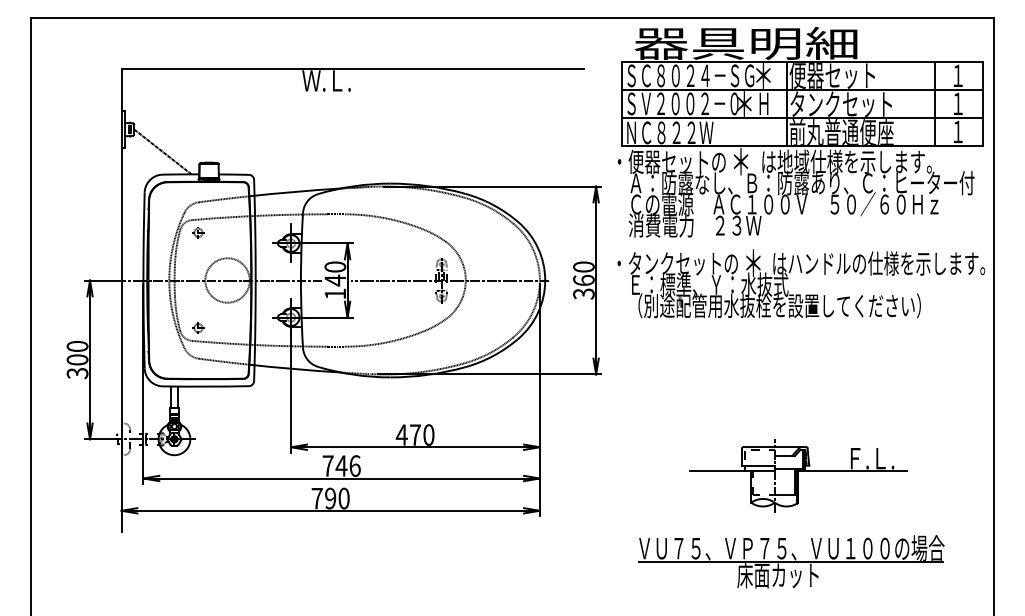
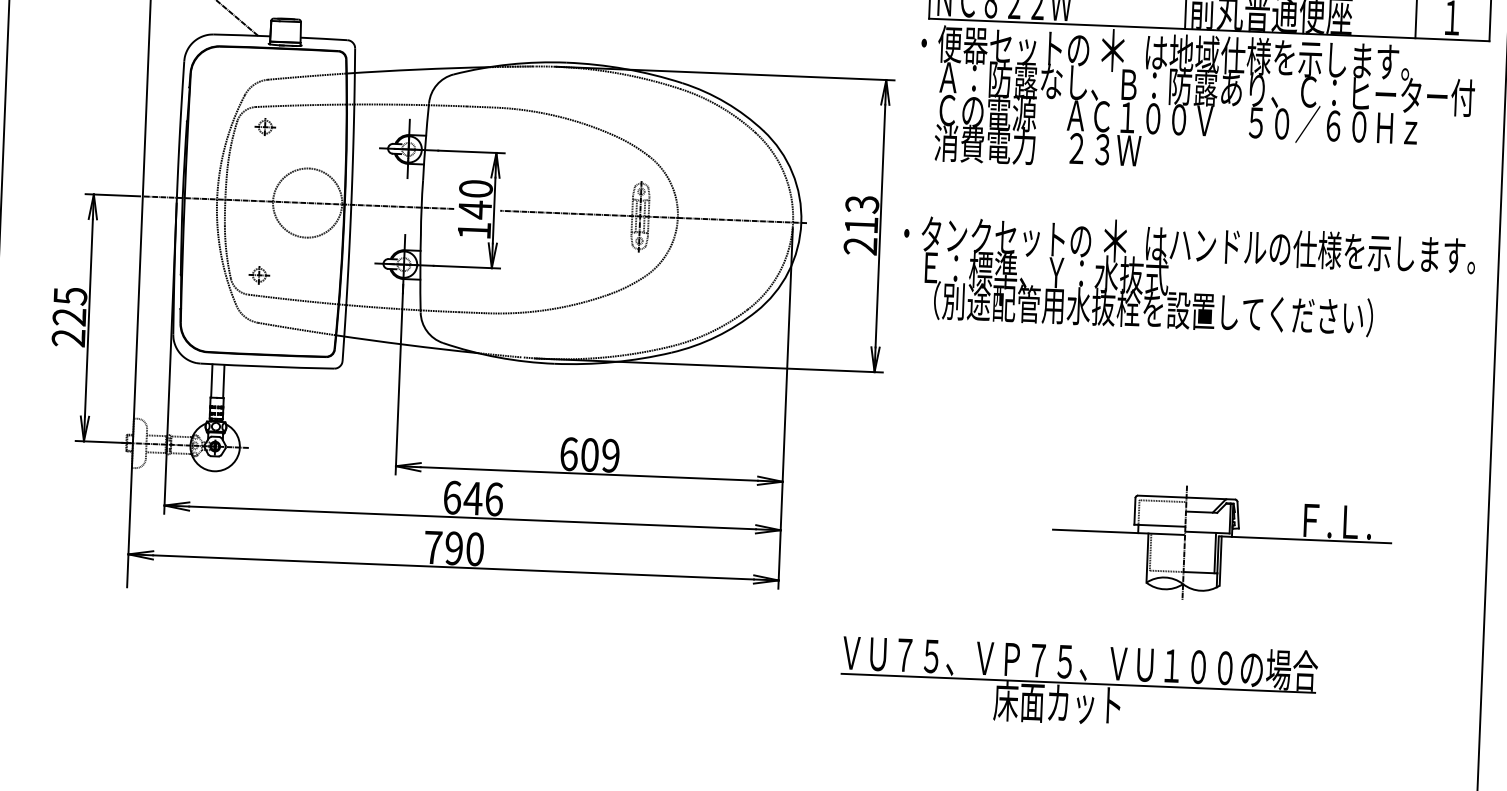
text: (583, 280) -> (860, 225), 360 -> 213
text: (801, 283) -> (1188, 275), moved
text: (77, 360) -> (69, 318), 300 -> 225
text: (414, 434) -> (588, 454), 470 -> 609
text: (327, 465) -> (451, 496), 746 -> 646
part: (798, 475) -> (1221, 543), moved
part: (791, 561) -> (1079, 682), moved

